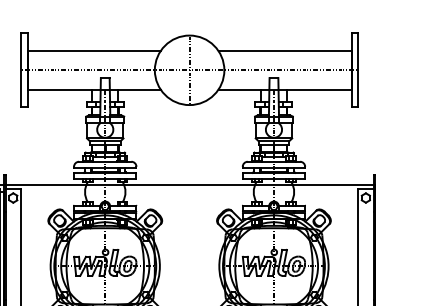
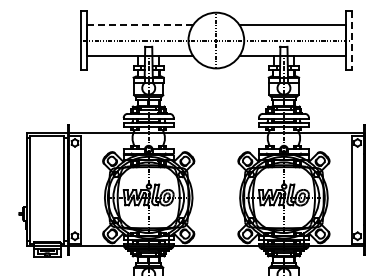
line: (93, 51) -> (139, 25), solid -> dashed
line: (358, 70) -> (351, 40), solid -> dashed

